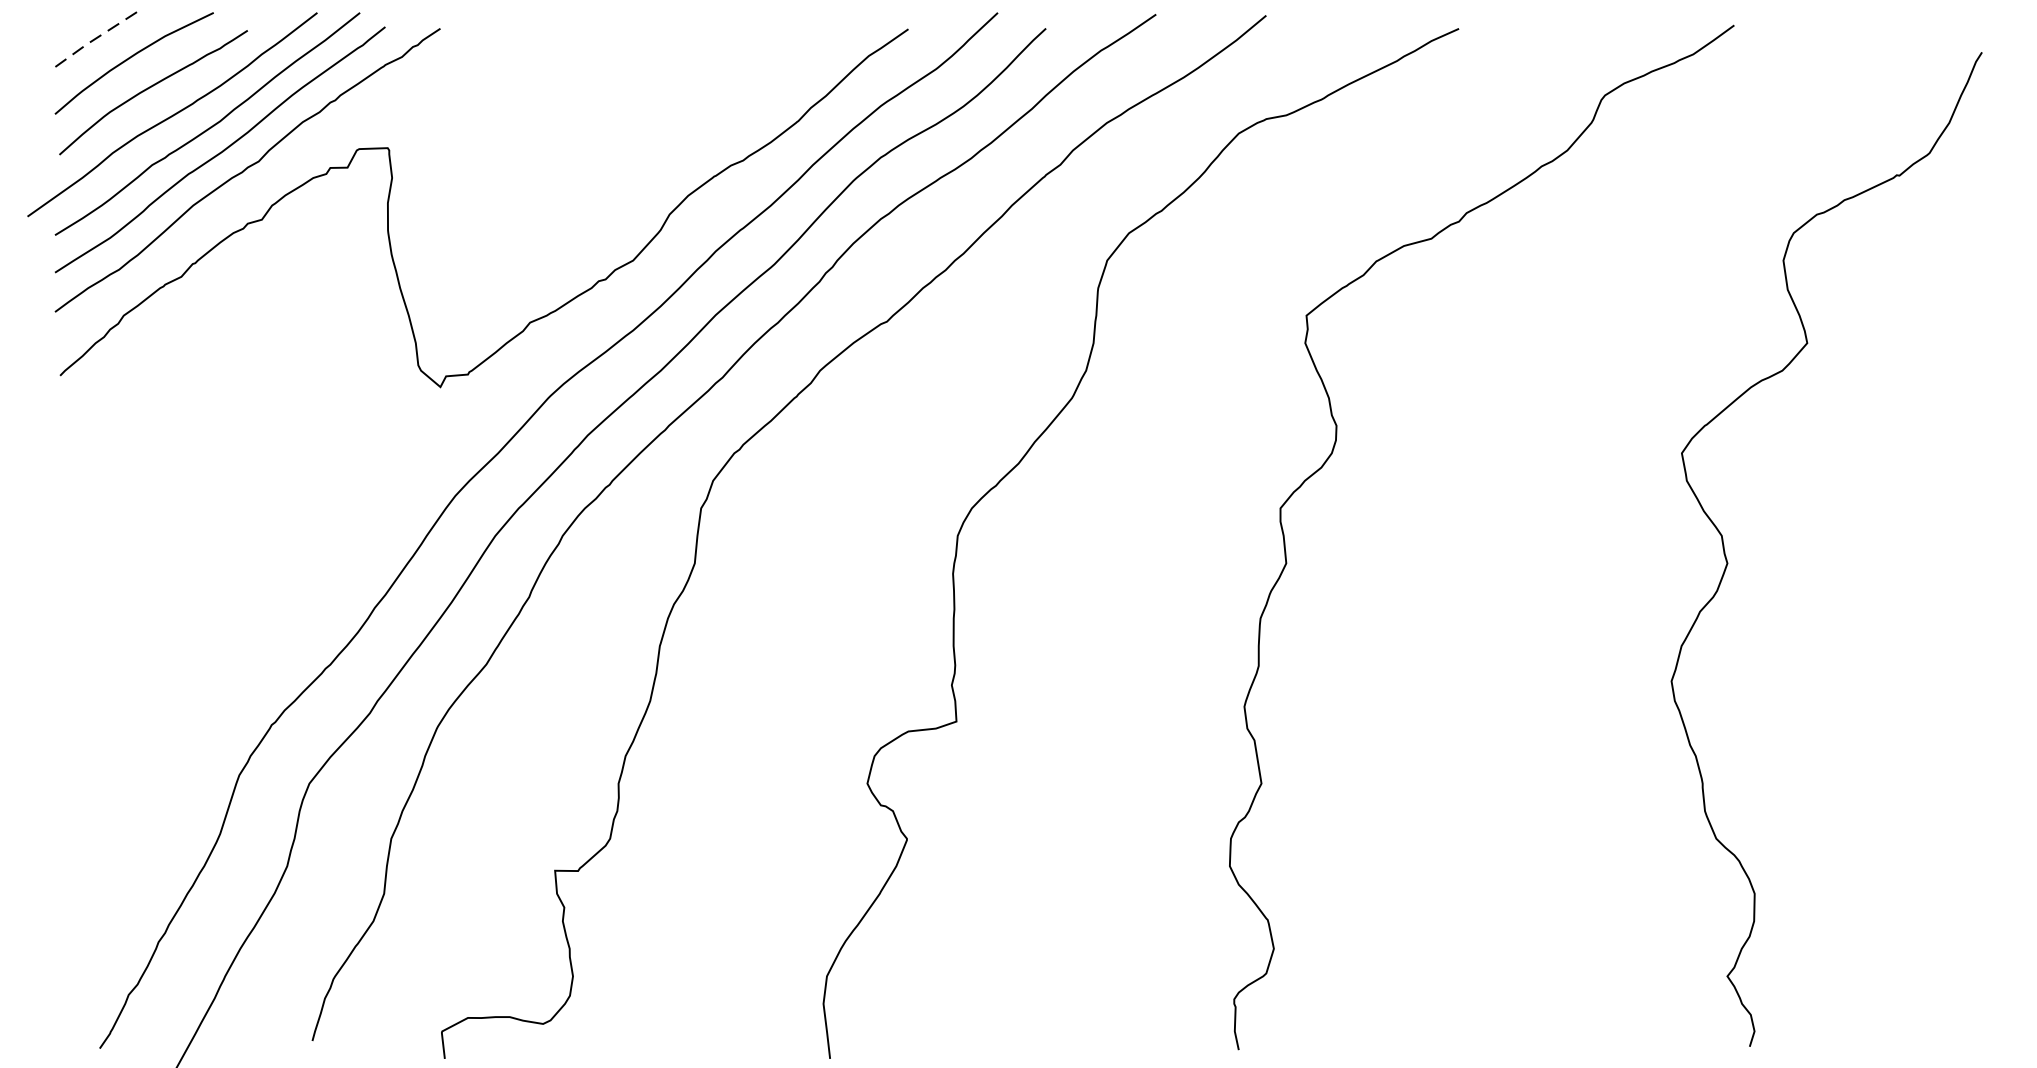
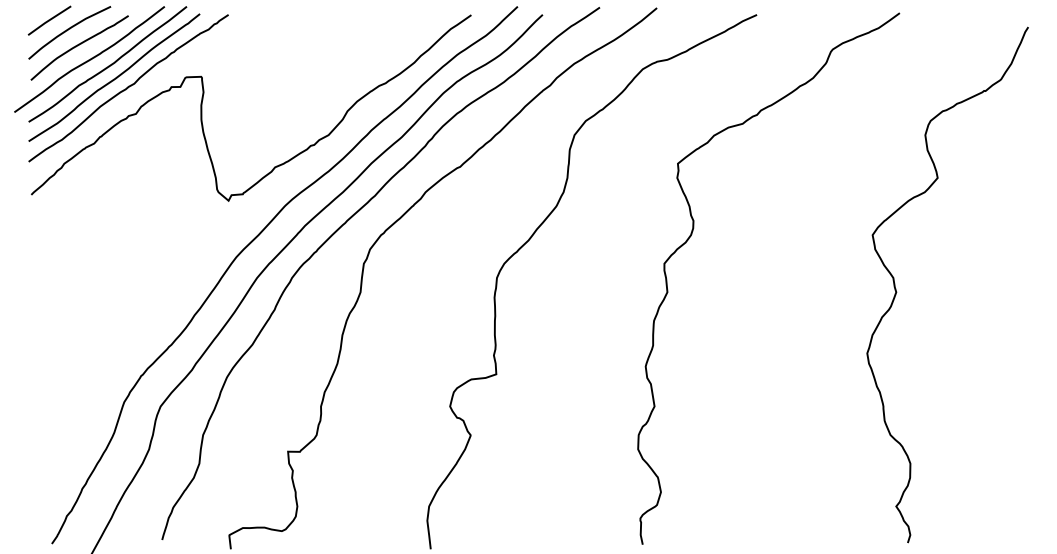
line: (93, 39) -> (48, 20), dashed -> solid

